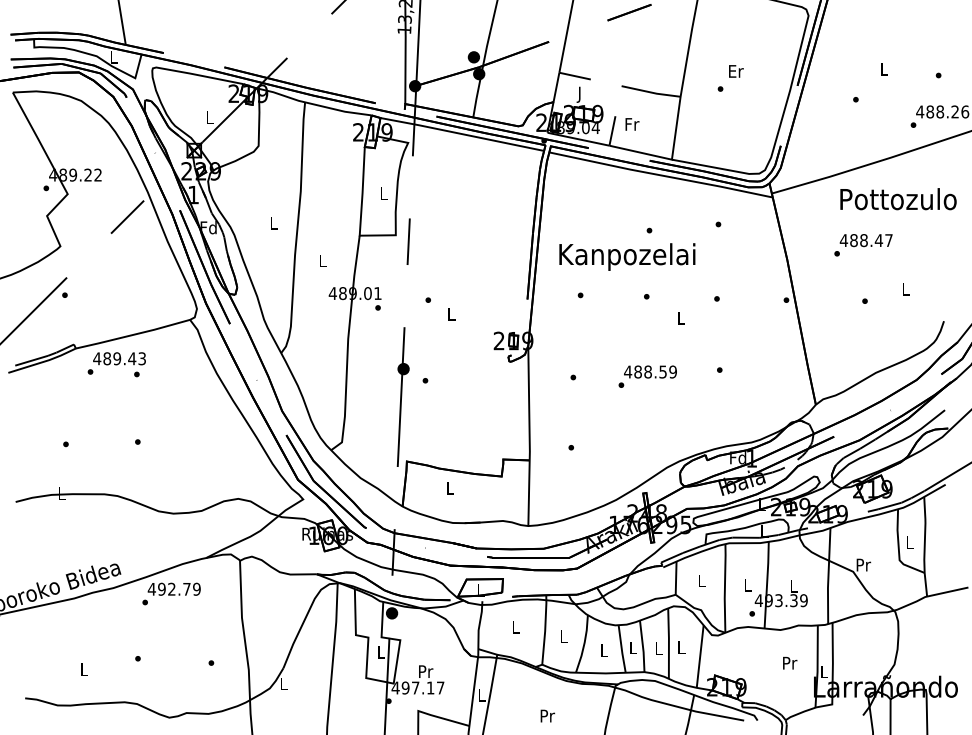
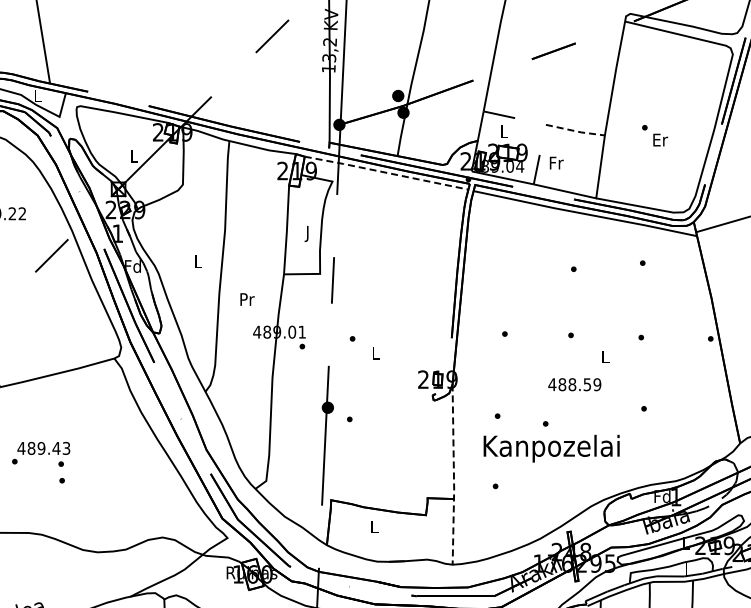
text: (736, 71) -> (660, 140), moved
line: (651, 92) -> (575, 131), solid -> dashed
text: (579, 94) -> (503, 133), J -> L
line: (462, 134) -> (386, 173), solid -> dashed
text: (383, 195) -> (307, 234), L -> J
text: (627, 256) -> (551, 448), moved
text: (323, 260) -> (247, 299), L -> Pr
text: (116, 364) -> (40, 454), moved
text: (650, 371) -> (574, 384), moved
line: (529, 436) -> (453, 475), solid -> dashed

